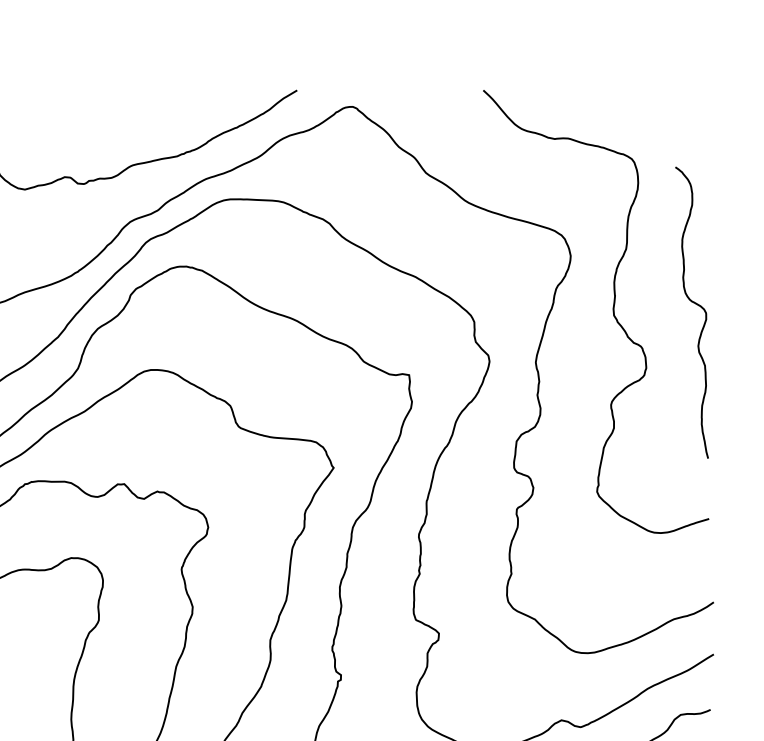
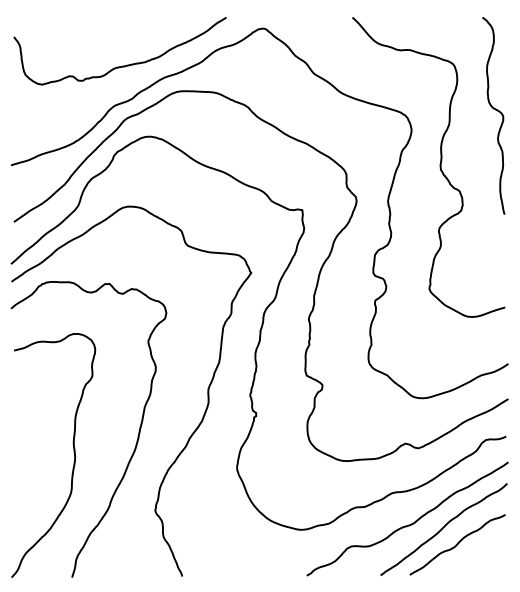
curve: (694, 304) -> (495, 110), moved

